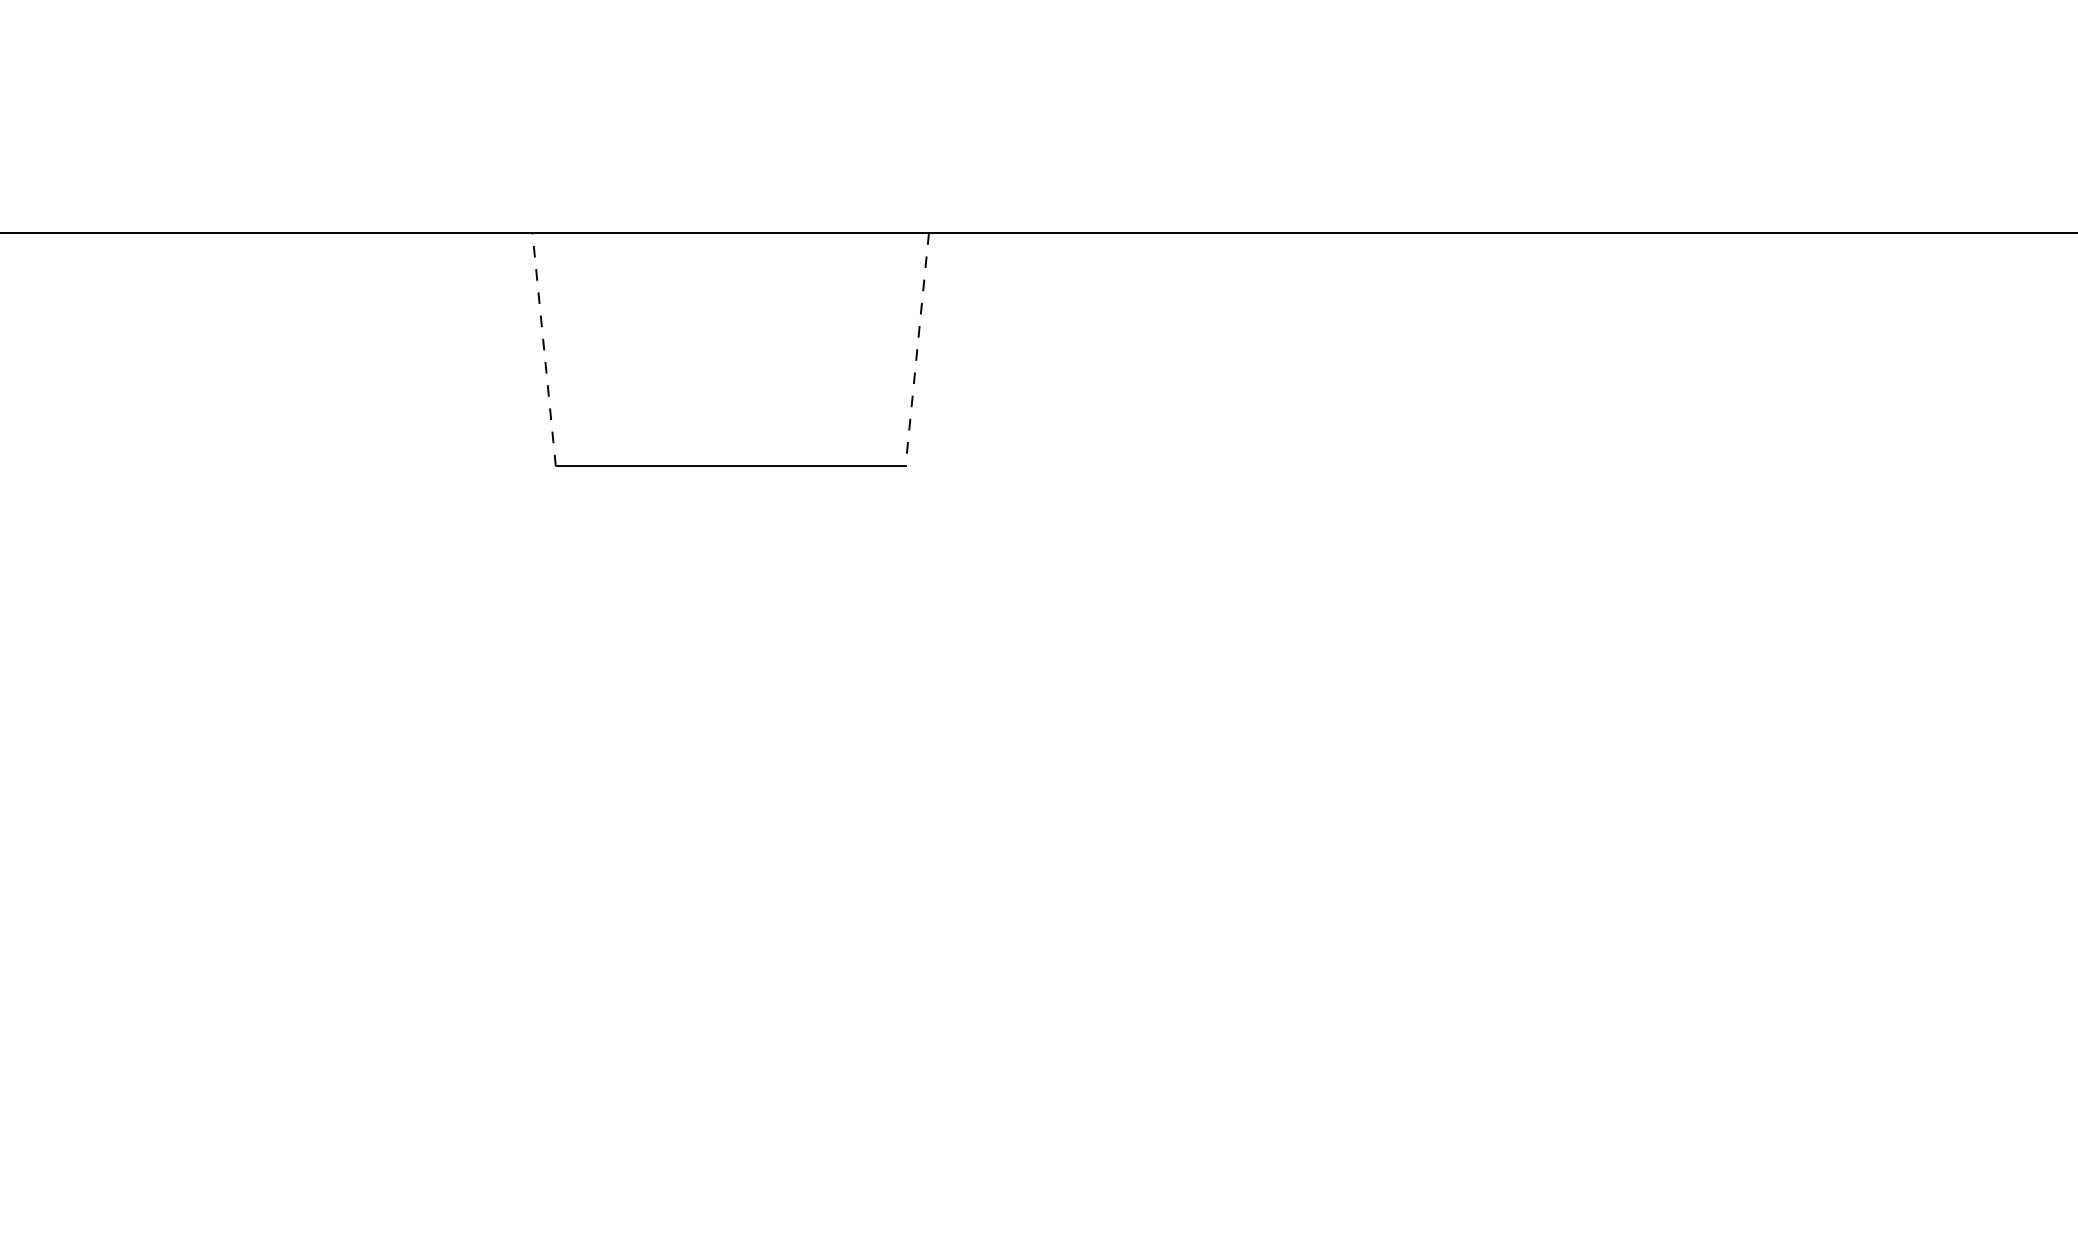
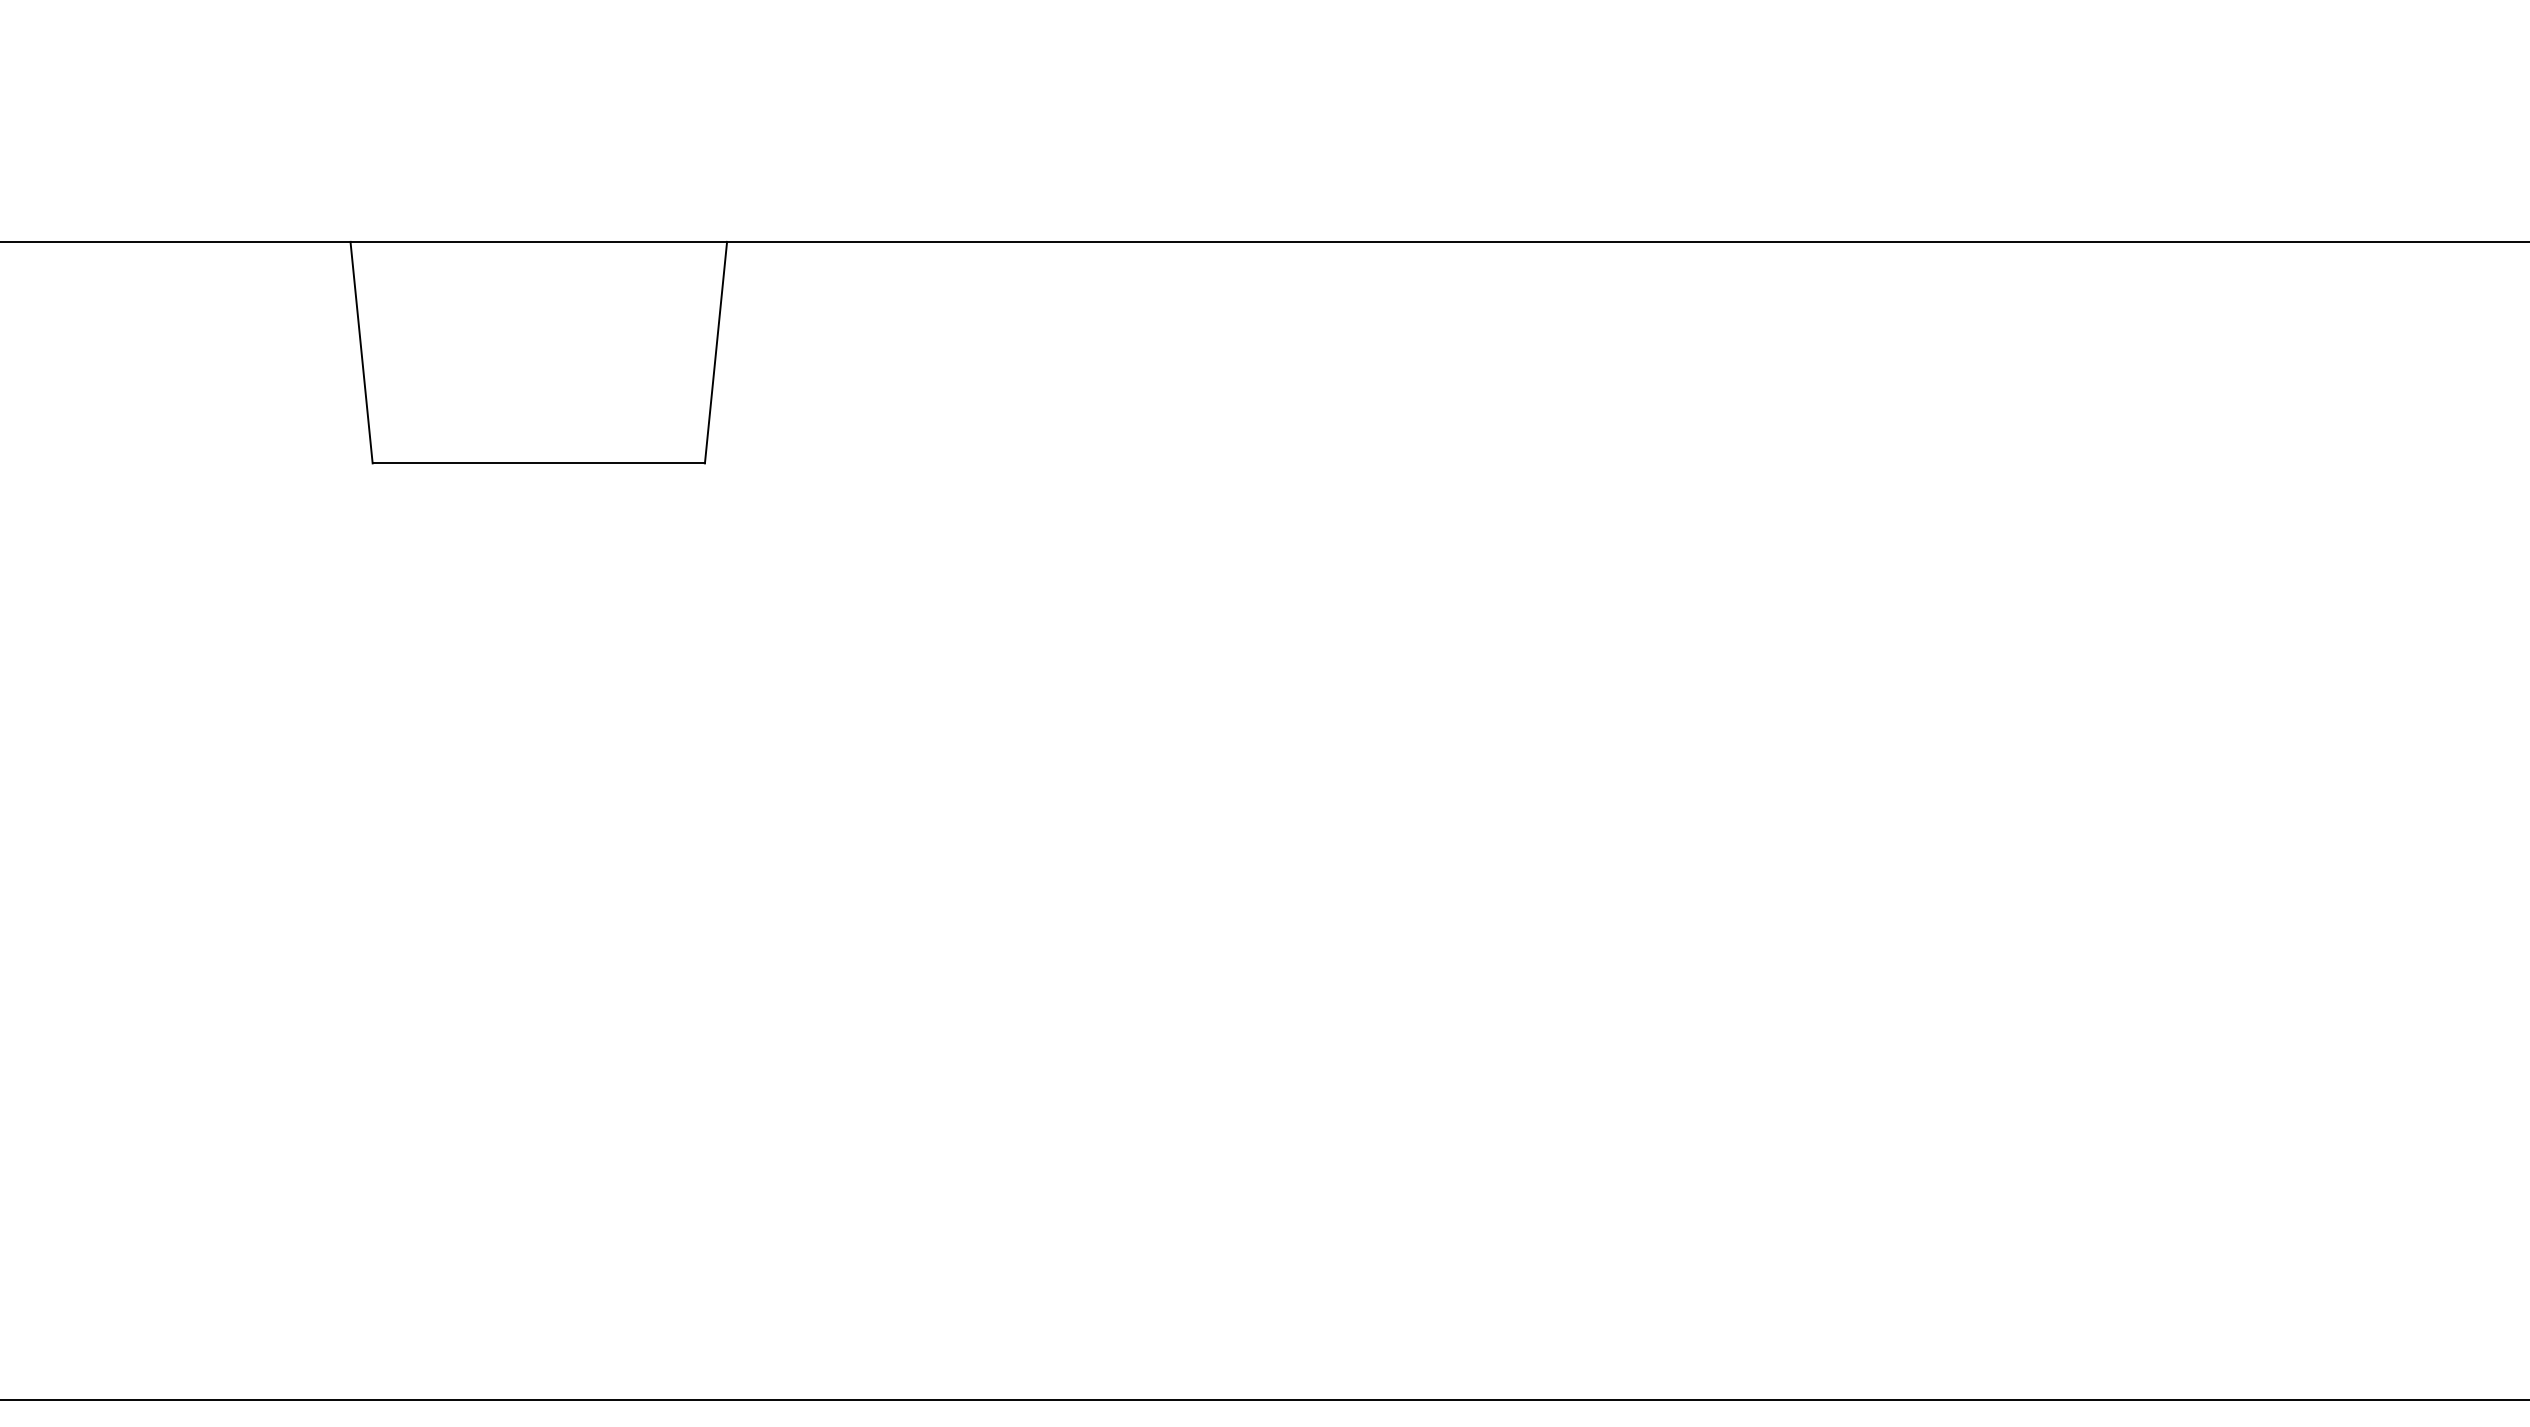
line: (544, 349) -> (361, 352), dashed -> solid
line: (916, 350) -> (715, 353), dashed -> solid

